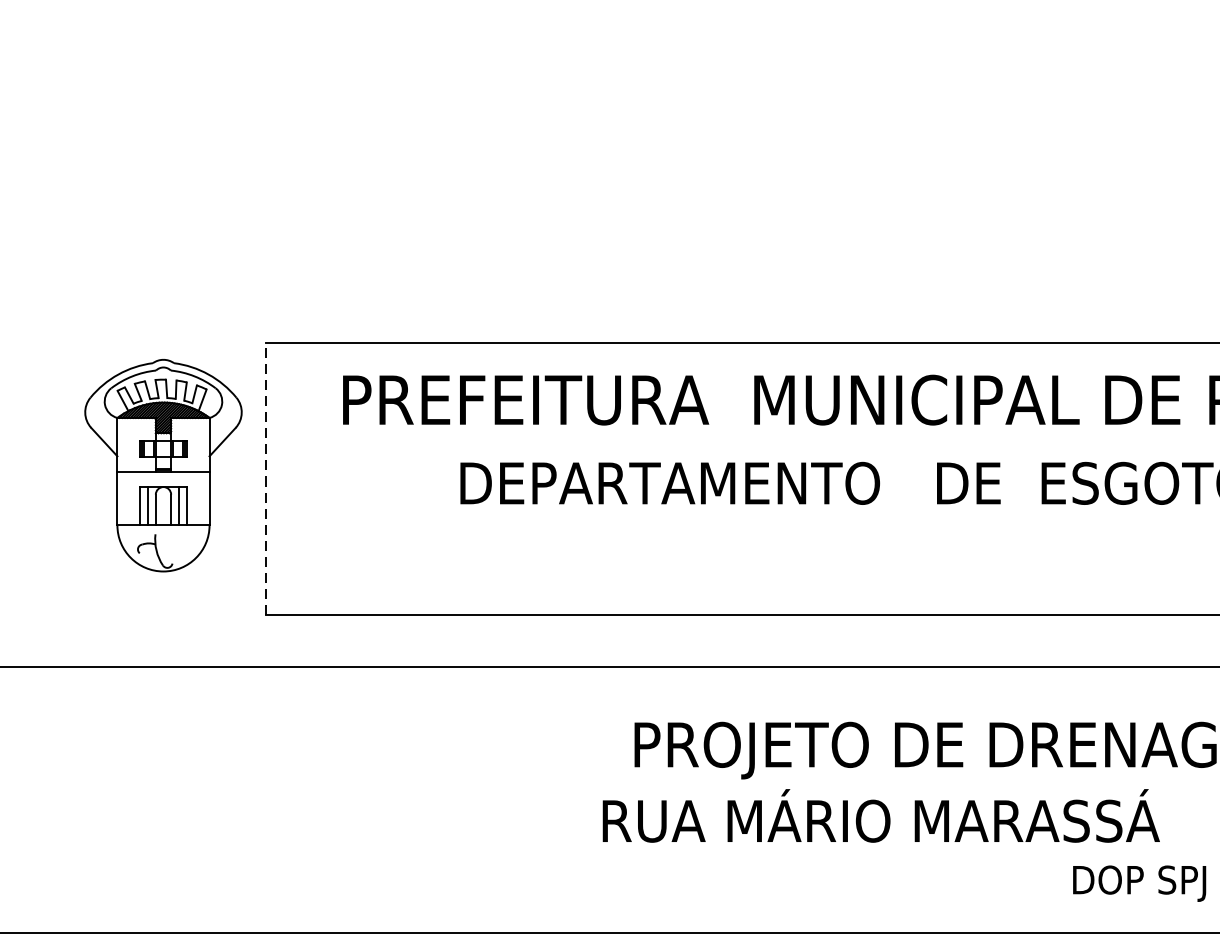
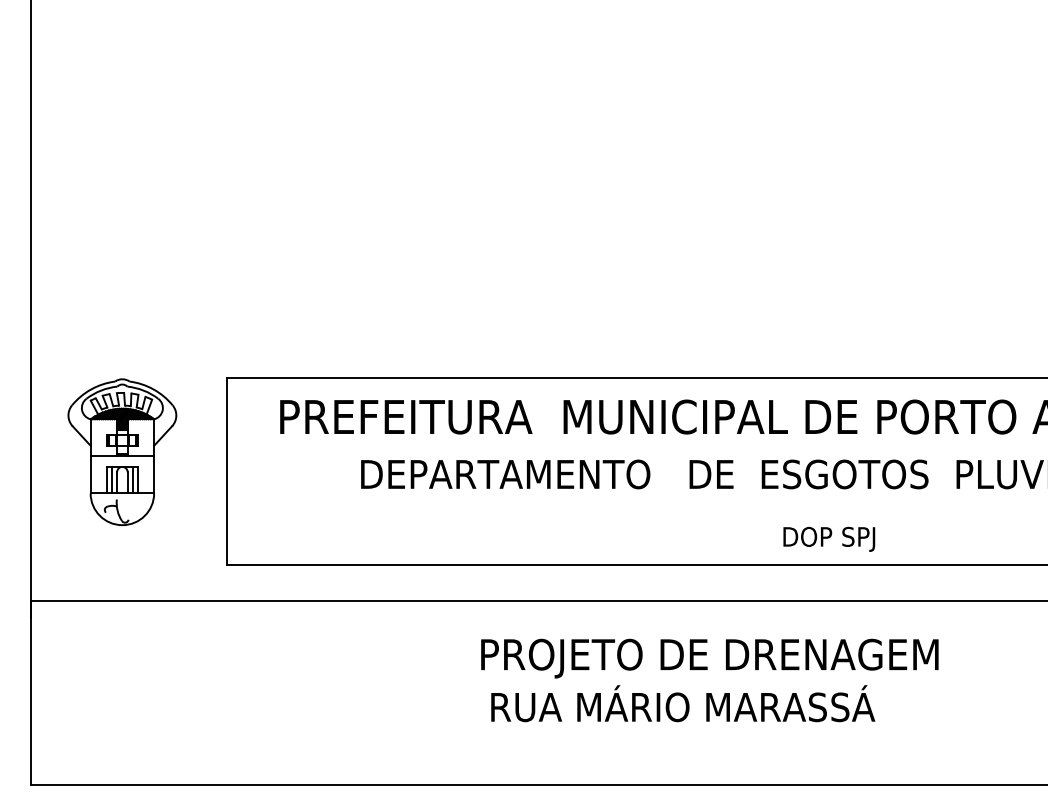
part: (163, 466) -> (122, 452), moved
line: (265, 479) -> (226, 471), dashed -> solid
text: (881, 815) -> (683, 703), moved
text: (1139, 882) -> (829, 538), moved

